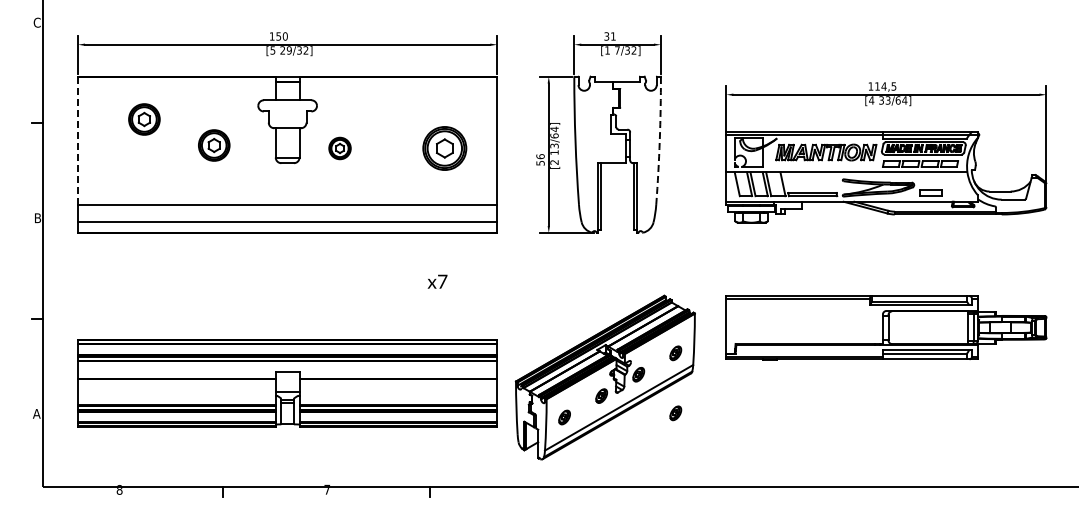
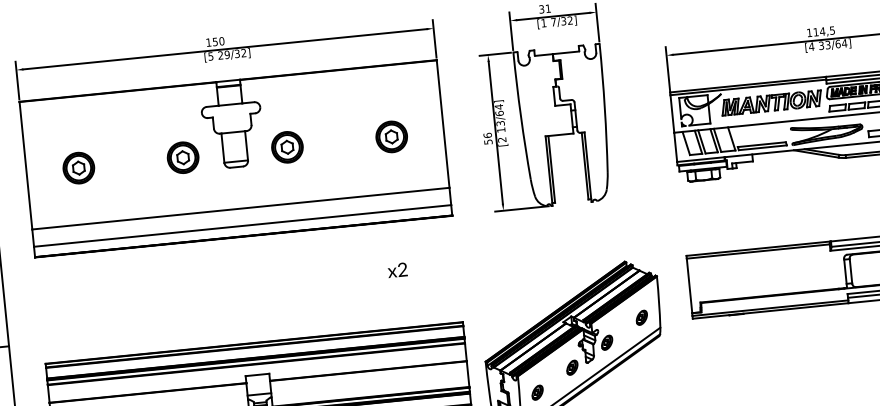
part: (144, 119) -> (78, 168), moved
arc: (659, 140) -> (604, 107), dashed -> solid
line: (78, 141) -> (26, 166), dashed -> solid
part: (214, 145) -> (183, 157), moved
part: (339, 148) -> (286, 147), size x1.43
part: (444, 148) -> (391, 136), size x0.71
text: (442, 281) -> (402, 269), x7 -> x2
part: (675, 413) -> (647, 377), removed

